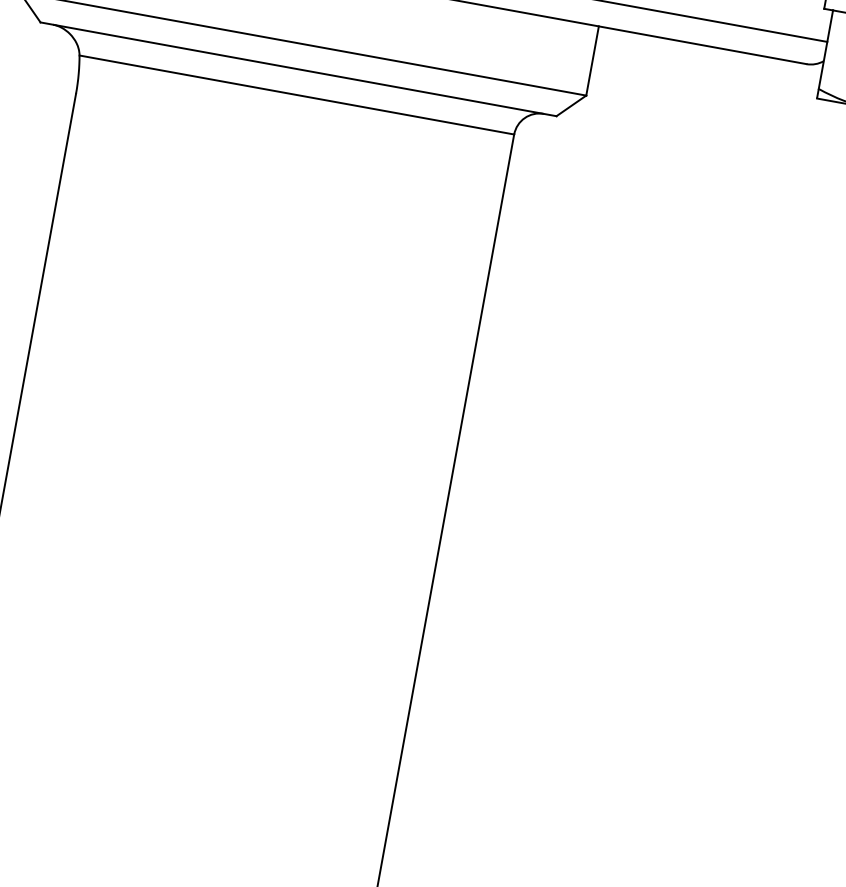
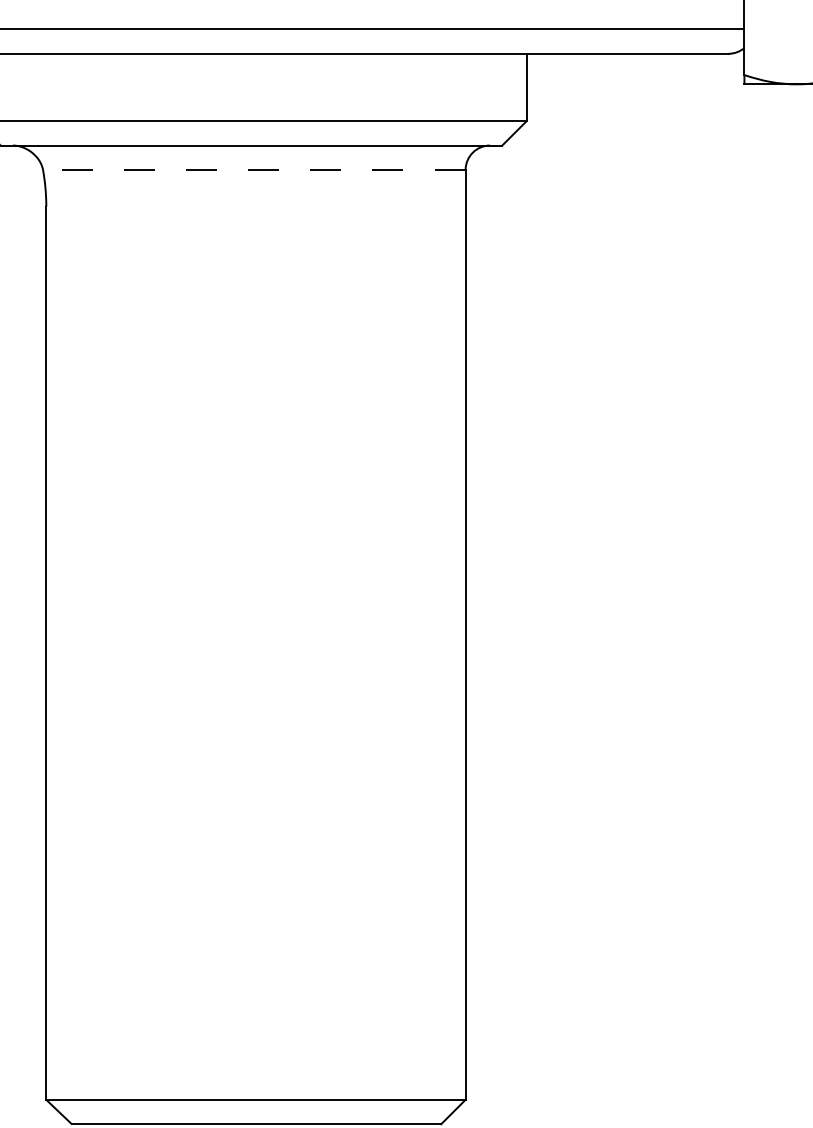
line: (295, 95) -> (253, 170), solid -> dashed

